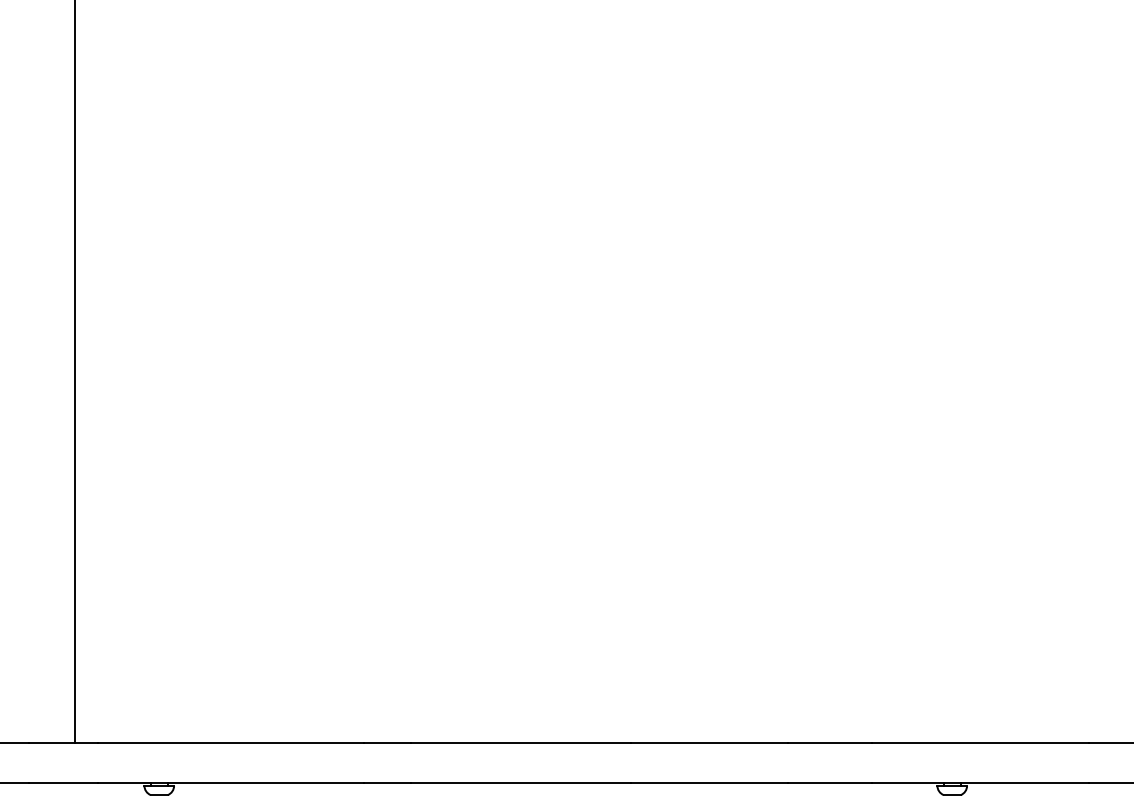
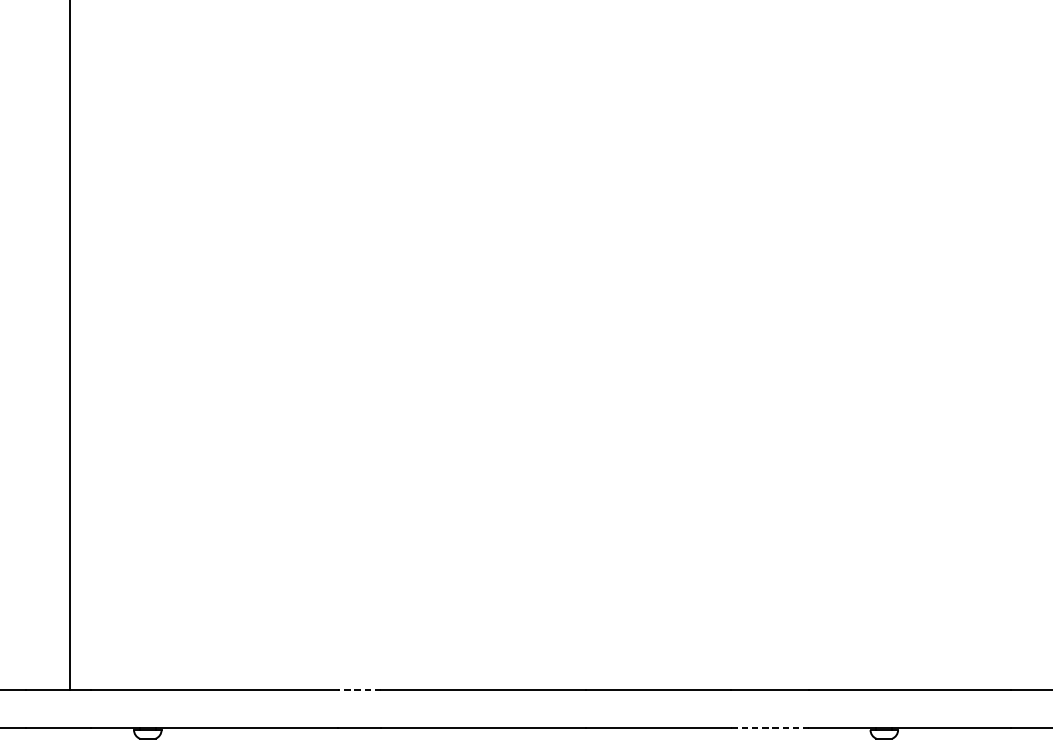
line: (386, 742) -> (358, 689), solid -> dashed
line: (829, 783) -> (770, 727), solid -> dashed

